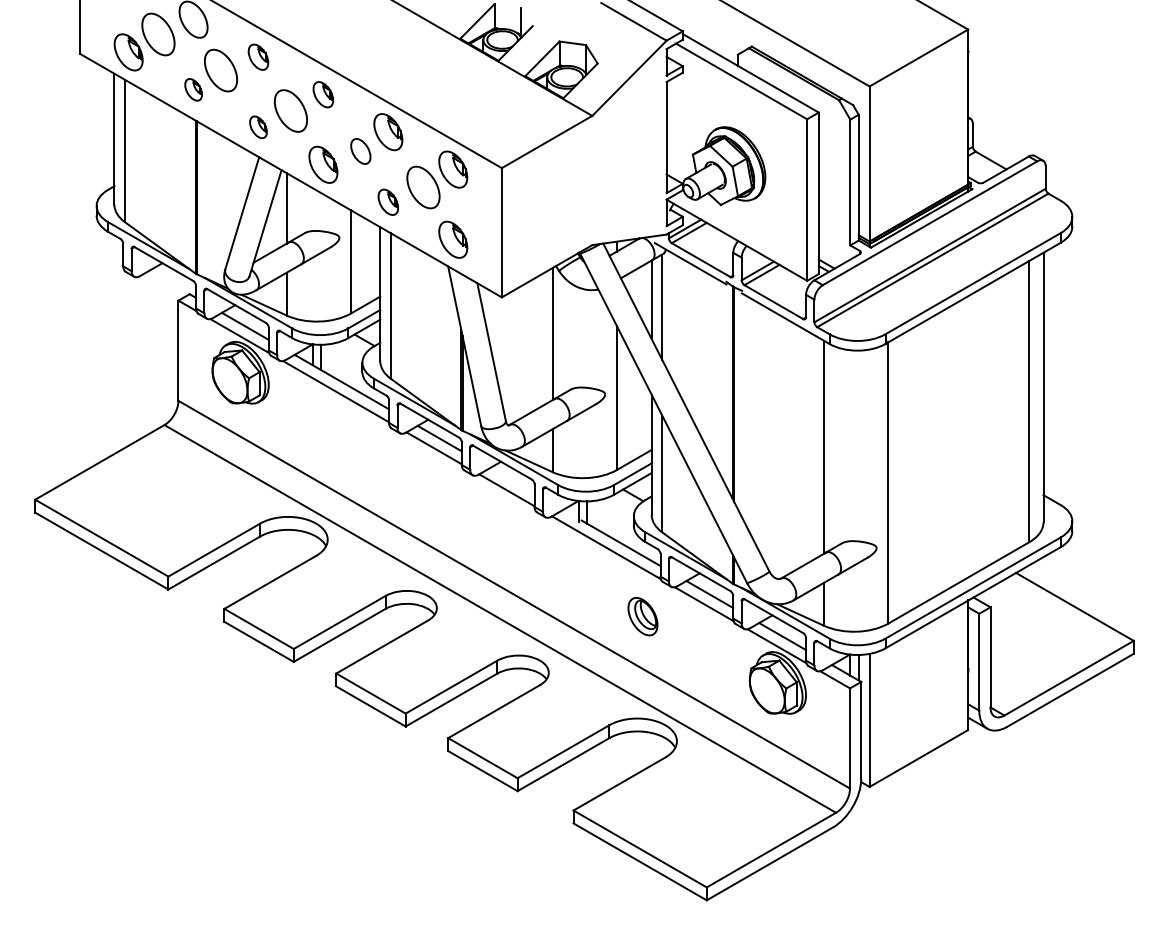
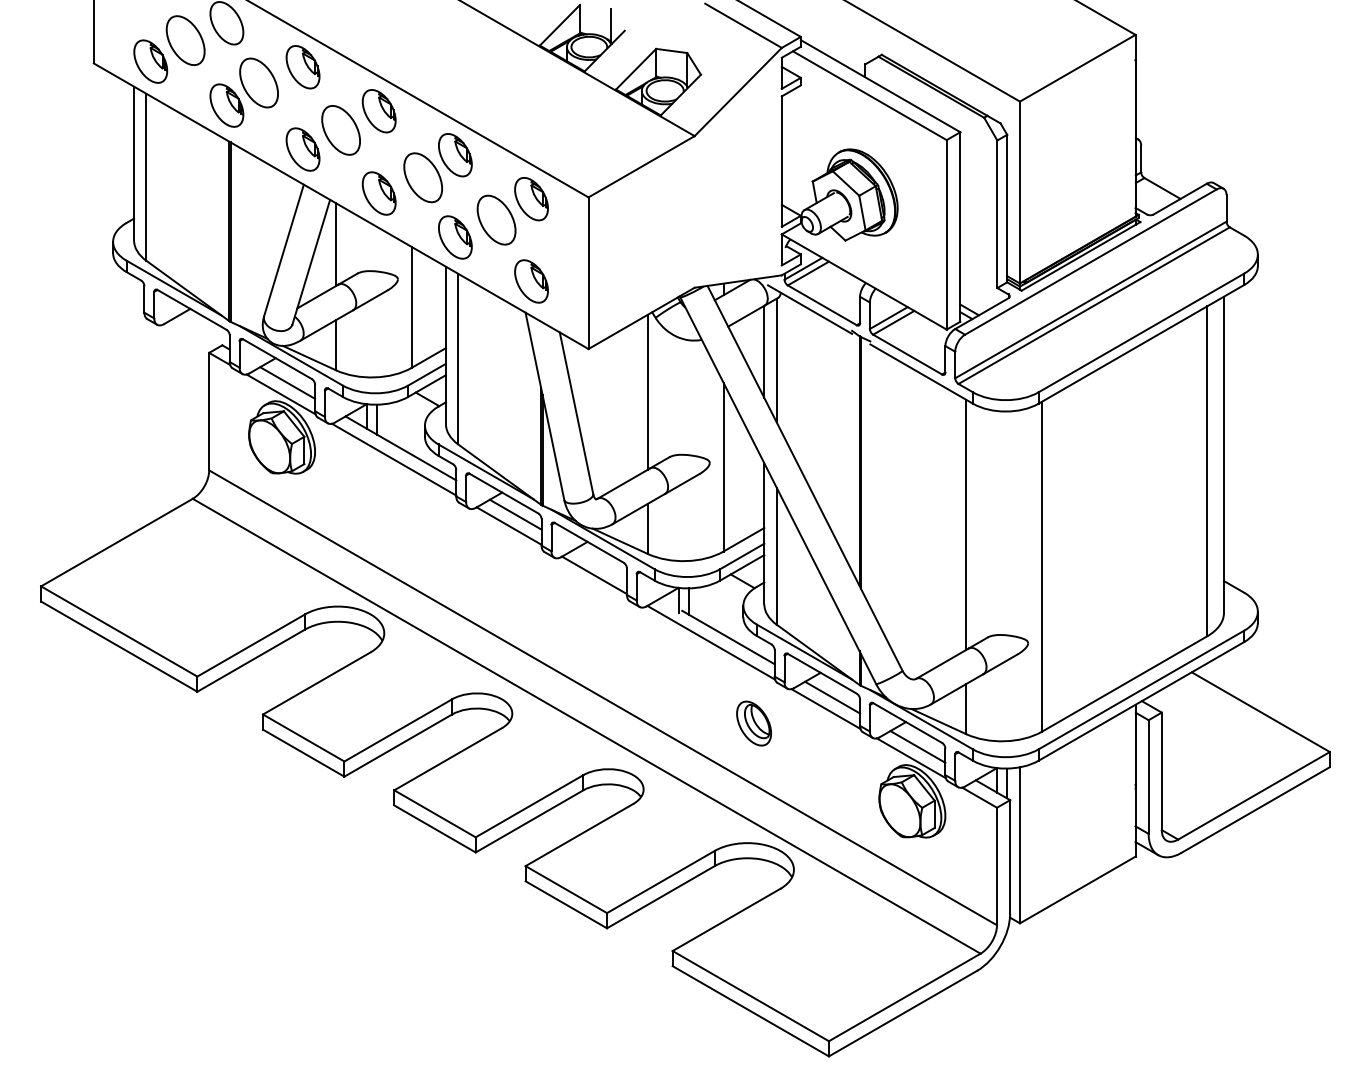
part: (258, 57) -> (302, 67), size x1.43
part: (193, 89) -> (226, 105), size x1.67
part: (322, 94) -> (378, 111), size x1.43
part: (258, 127) -> (302, 149), size x1.67
part: (360, 151) -> (422, 177), size x1.67
part: (388, 202) -> (455, 237), size x1.43

